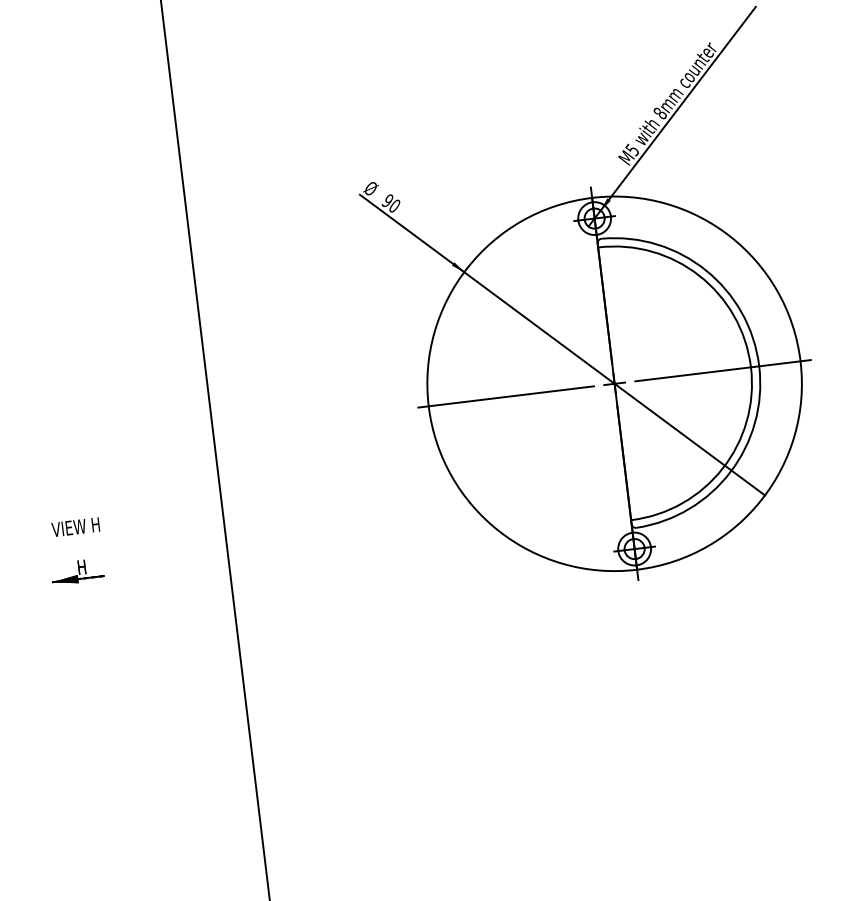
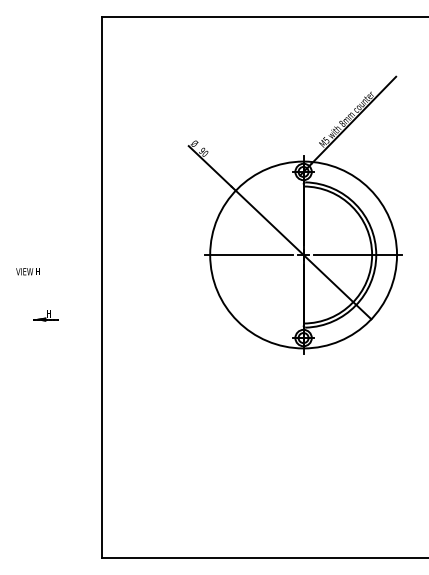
text: (74, 526) -> (27, 271), moved
part: (75, 571) -> (45, 315), moved

